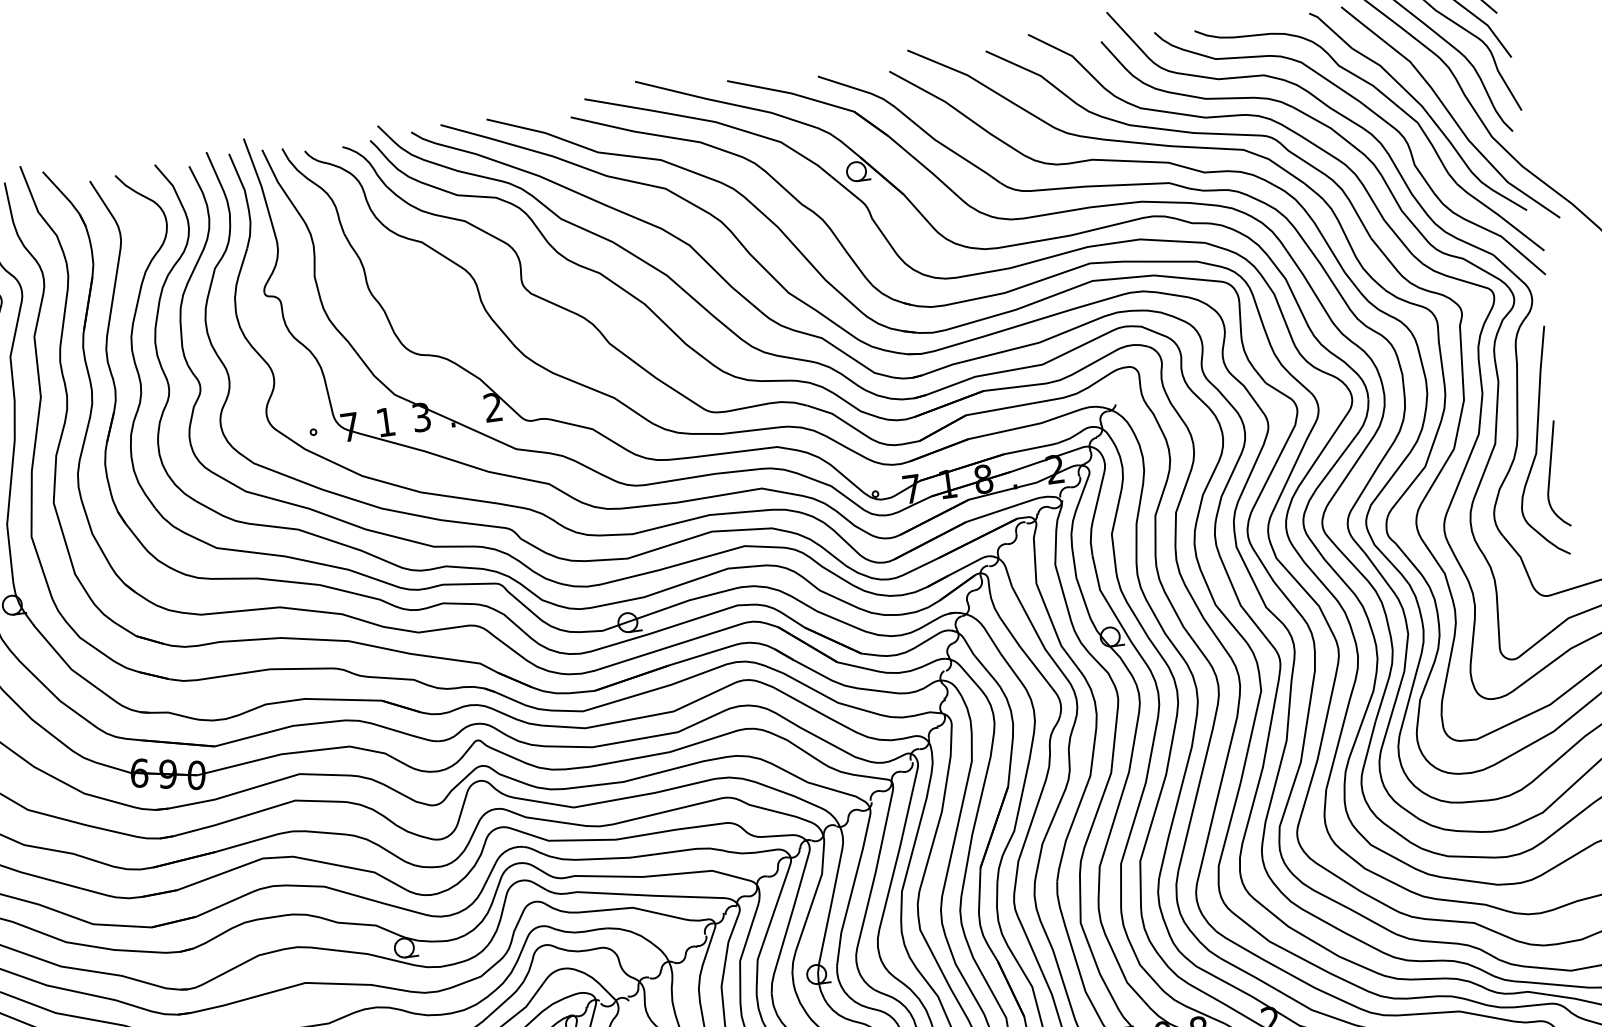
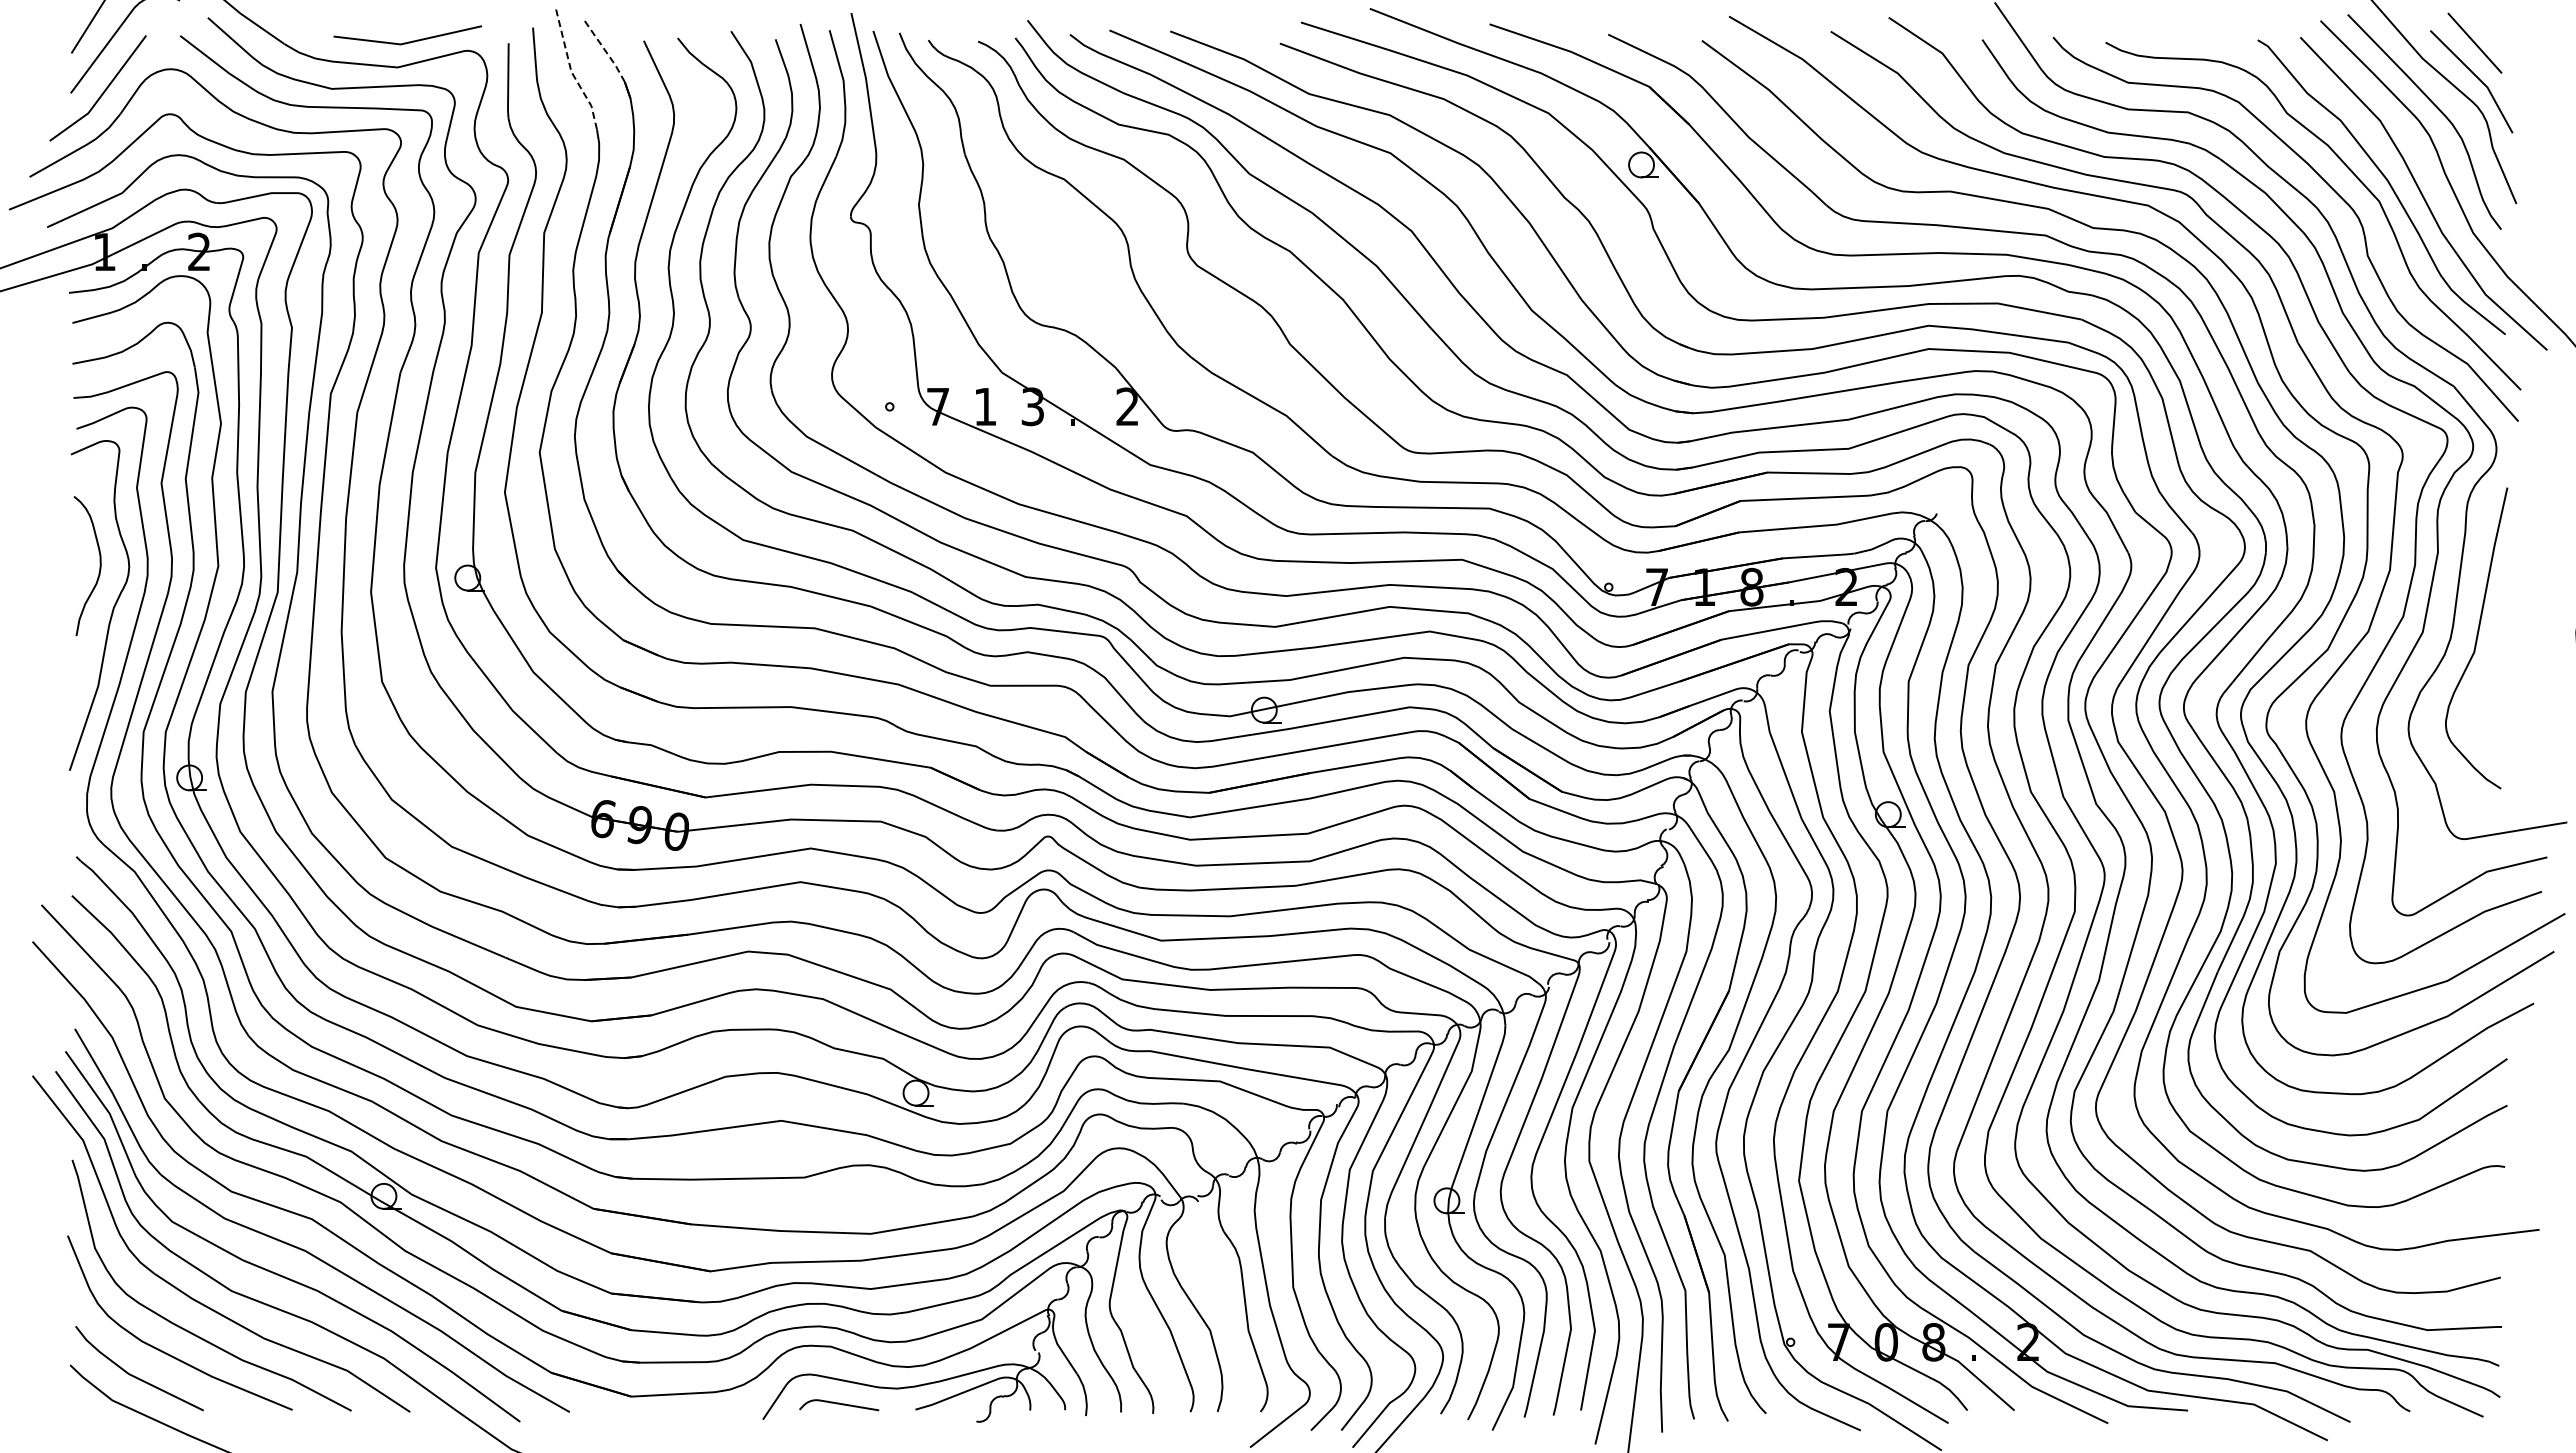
line: (61, 192) -> (605, 50), solid -> dashed
line: (38, 211) -> (571, 71), solid -> dashed
curve: (1550, 473) -> (2489, 680), removed

